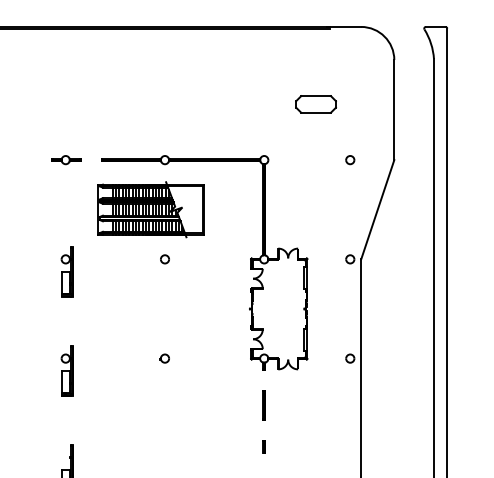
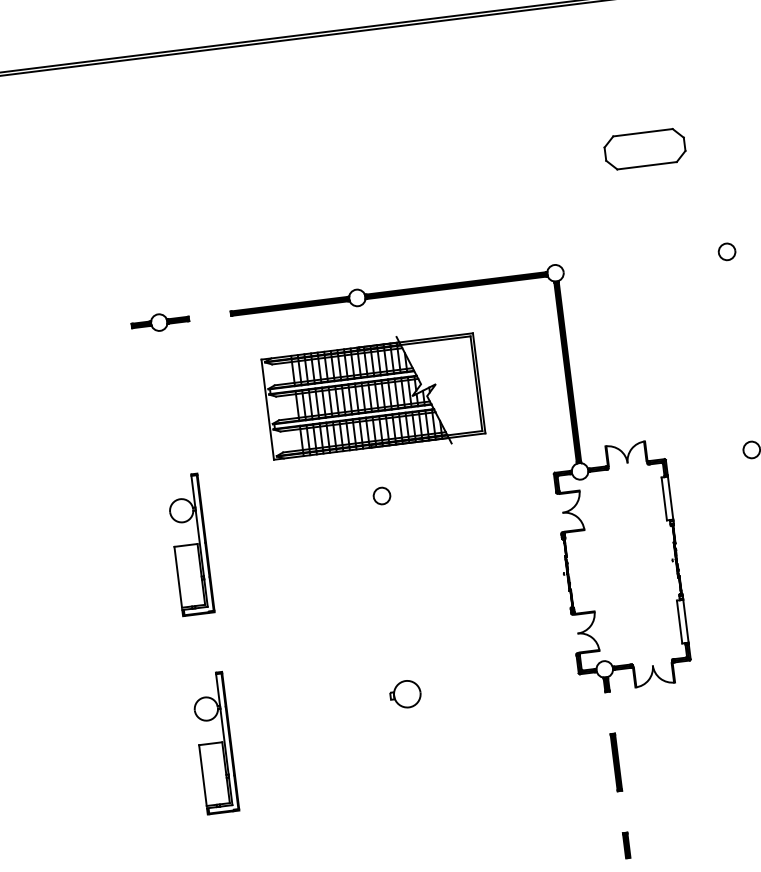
part: (150, 209) -> (372, 396), moved
part: (66, 271) -> (188, 544), size x1.4
part: (164, 358) -> (405, 693), size x1.6
part: (66, 370) -> (213, 742), size x1.4

